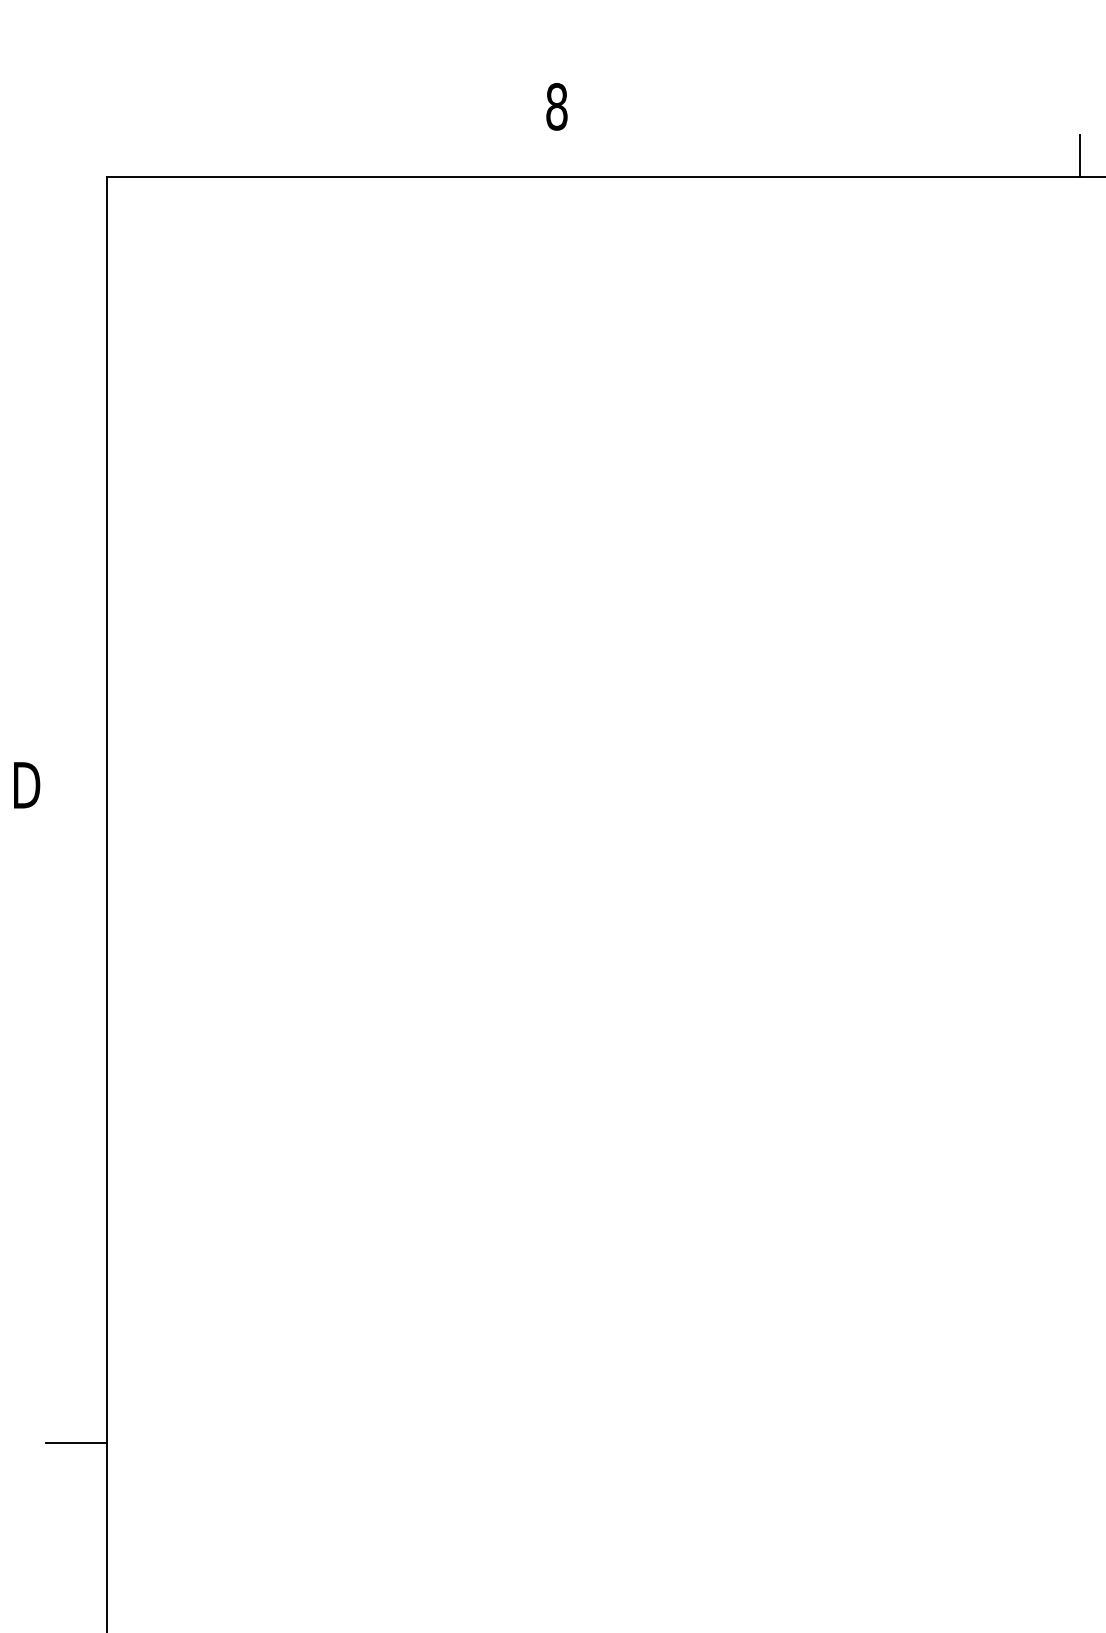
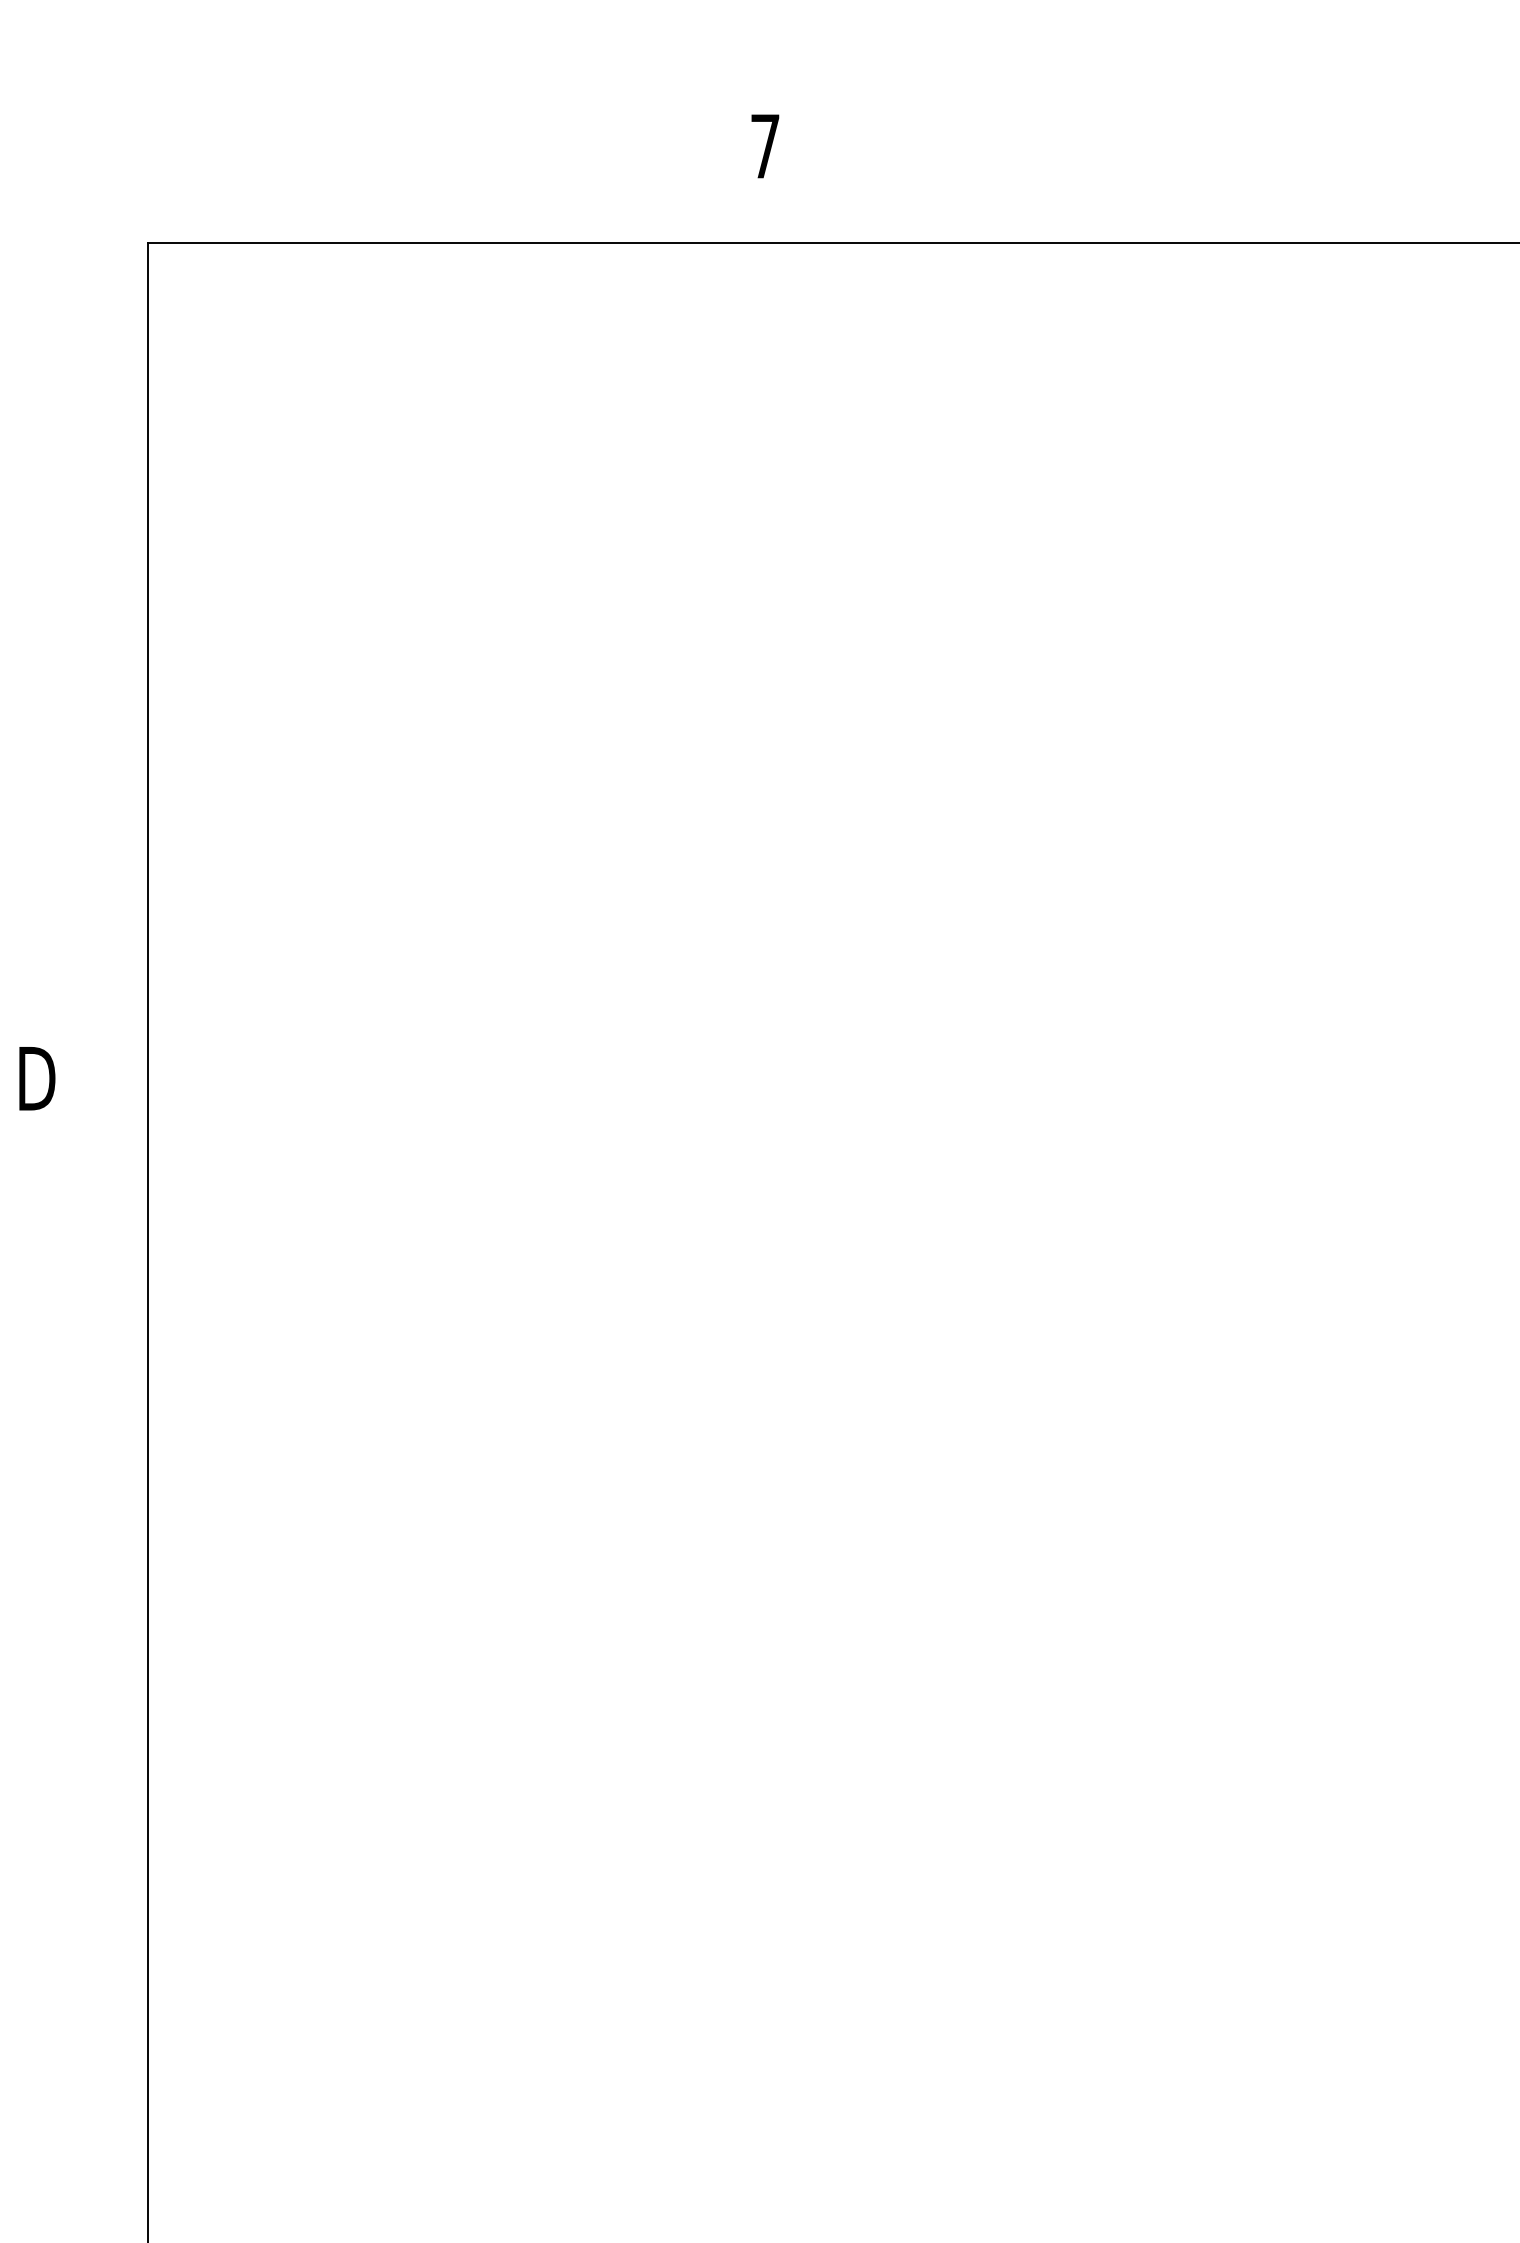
text: (557, 106) -> (765, 146), 8 -> 7
line: (1079, 156) -> (1483, 214), removed
line: (75, 1442) -> (104, 1981), removed

